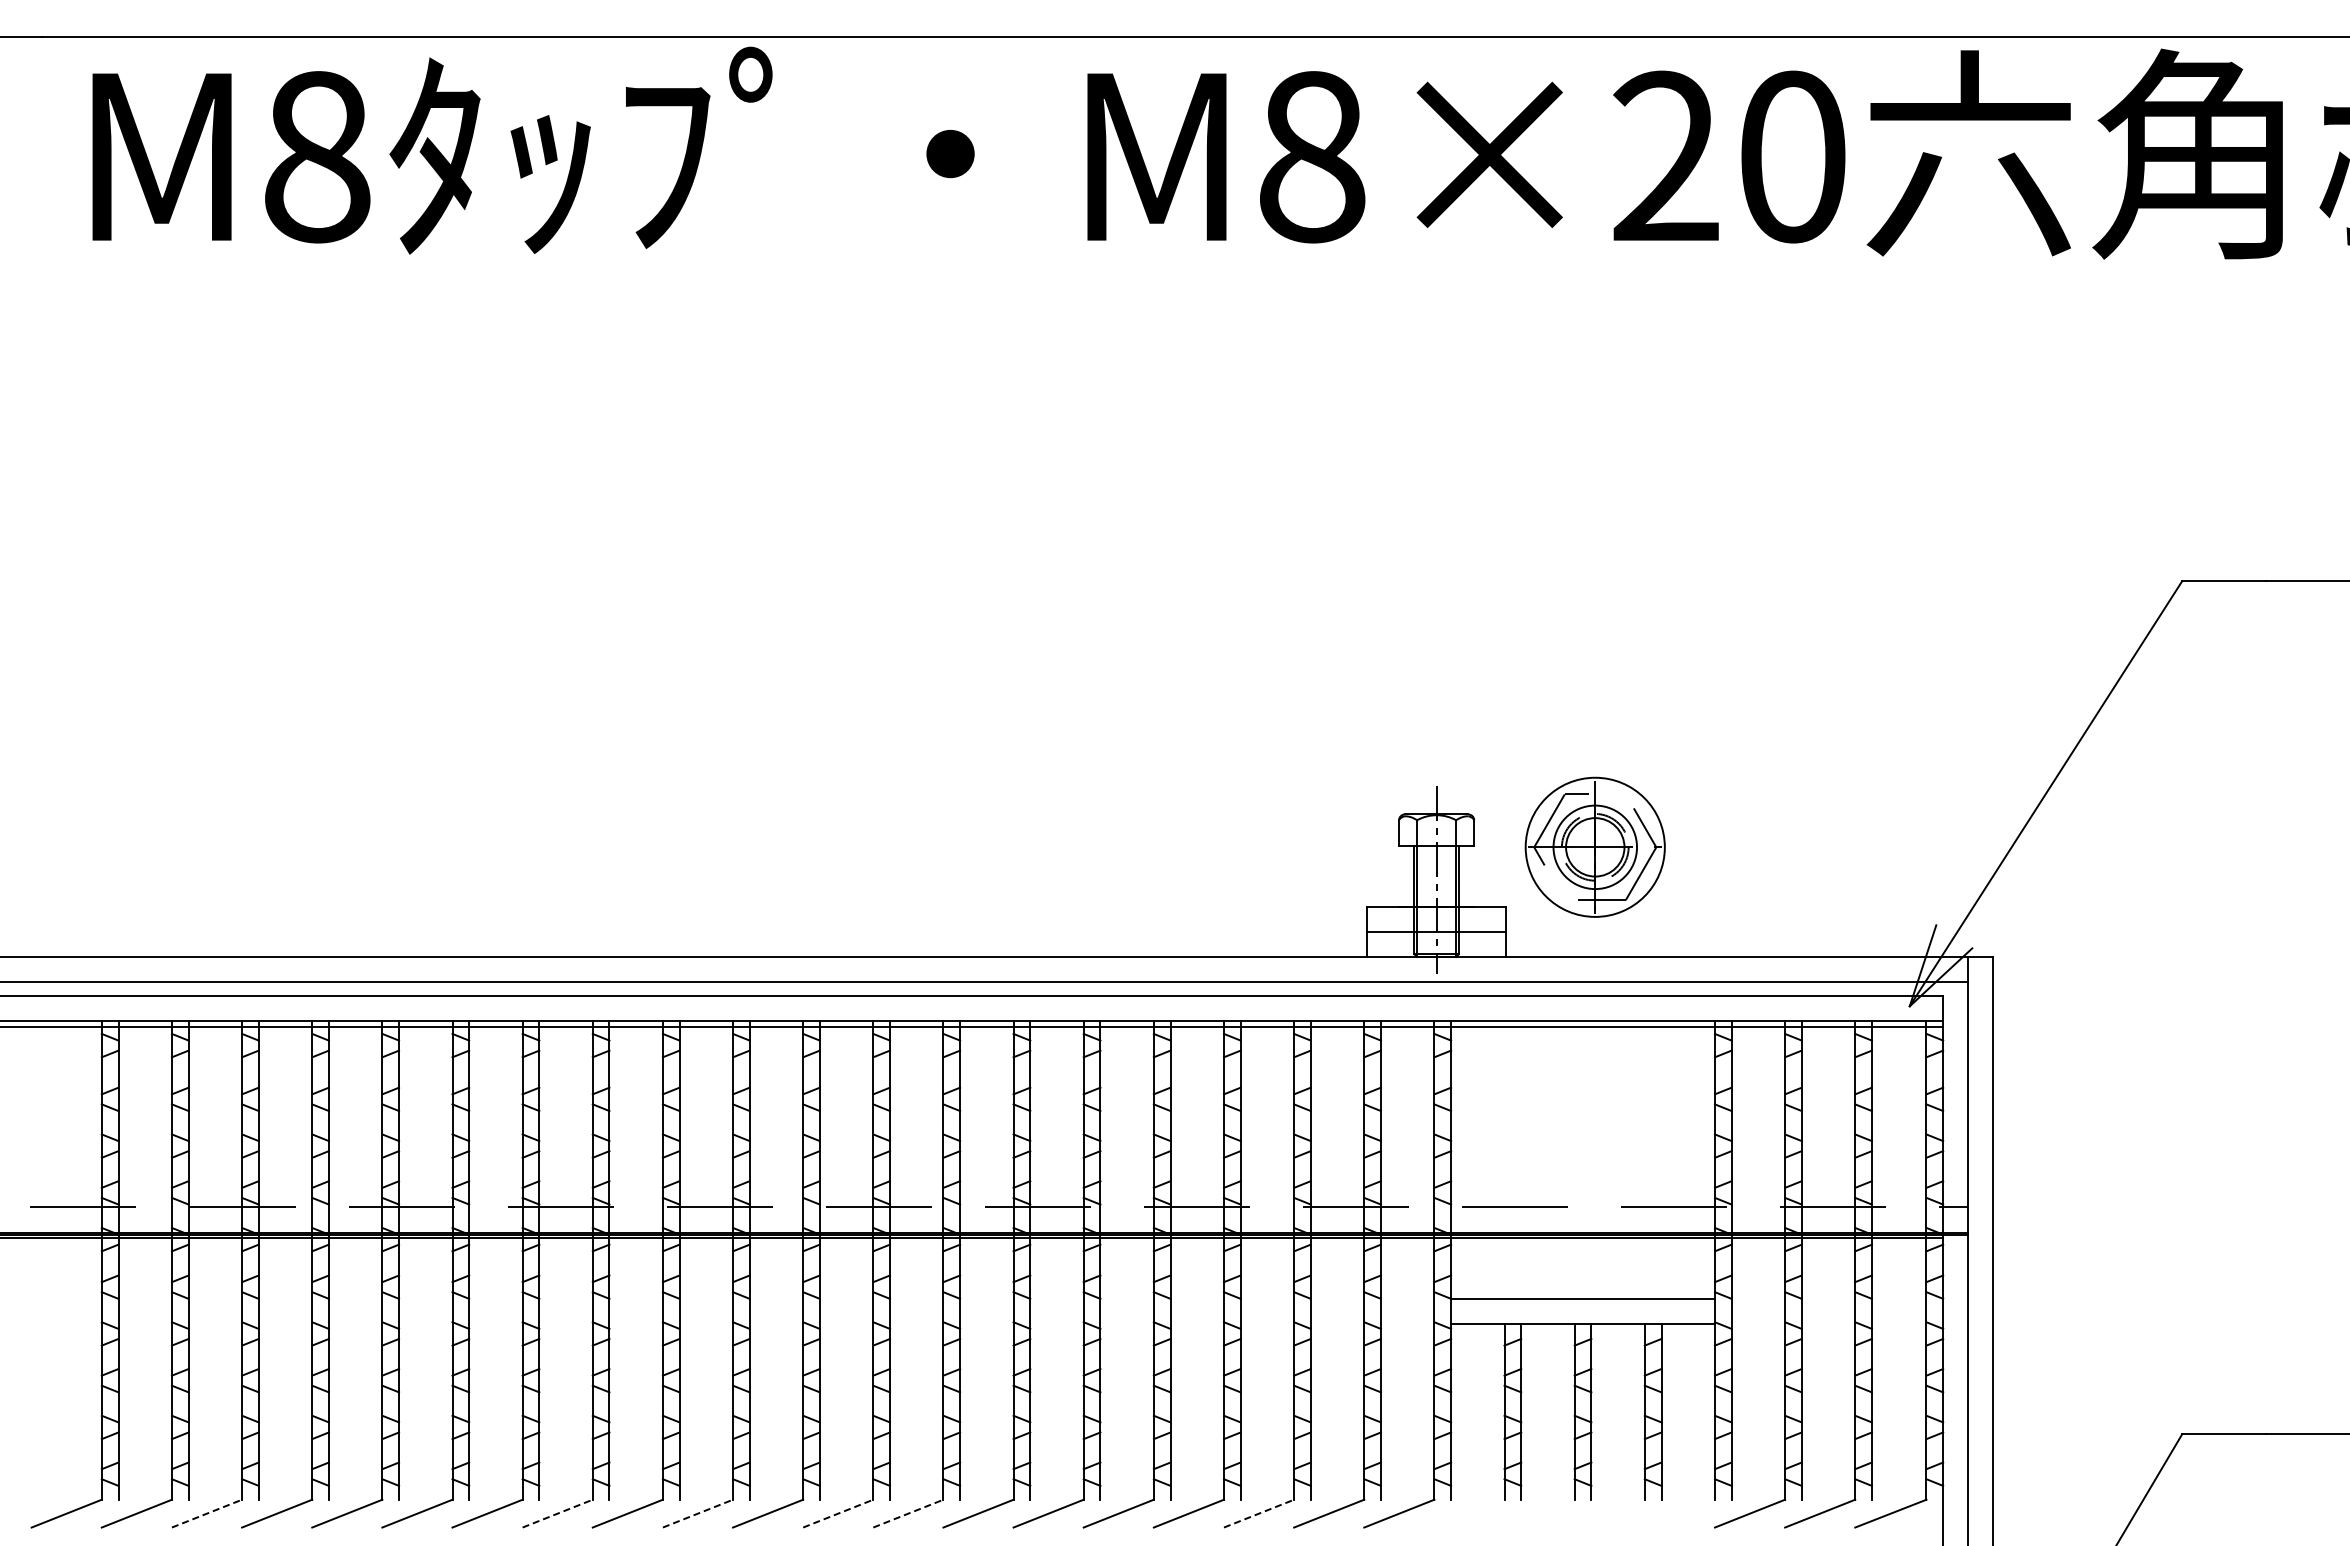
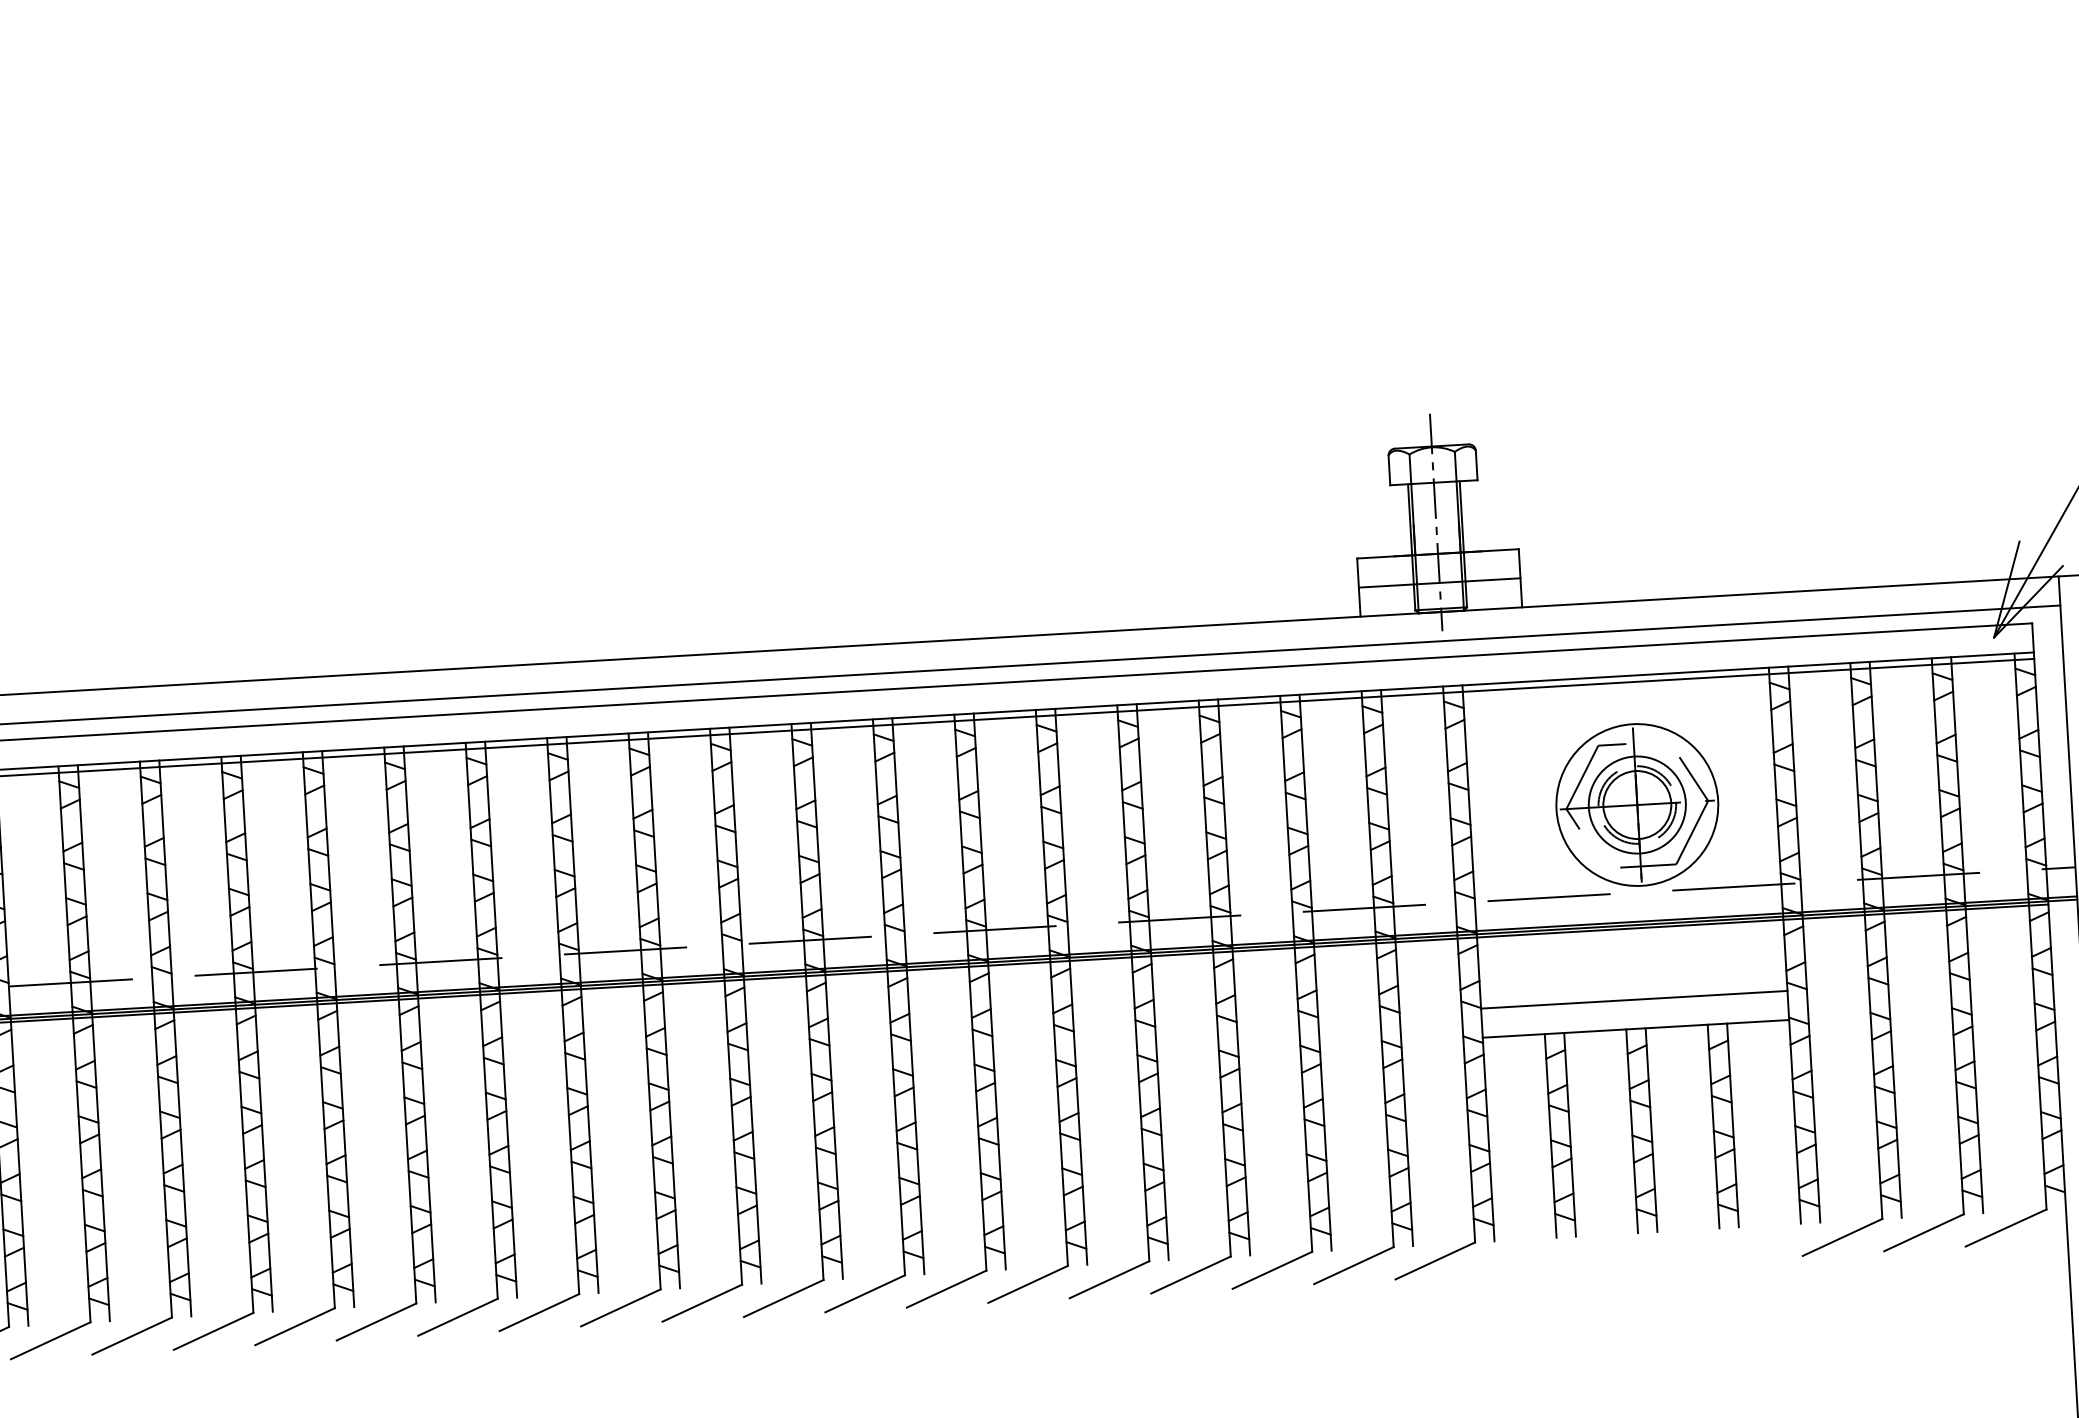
part: (1594, 846) -> (1636, 804), moved
line: (207, 1513) -> (51, 1340), dashed -> solid
line: (557, 1513) -> (457, 1317), dashed -> solid
line: (697, 1513) -> (620, 1307), dashed -> solid
line: (838, 1513) -> (784, 1298), dashed -> solid
line: (908, 1513) -> (865, 1293), dashed -> solid
line: (1259, 1513) -> (1272, 1270), dashed -> solid

